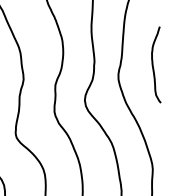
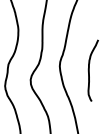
curve: (153, 64) -> (89, 69), moved

